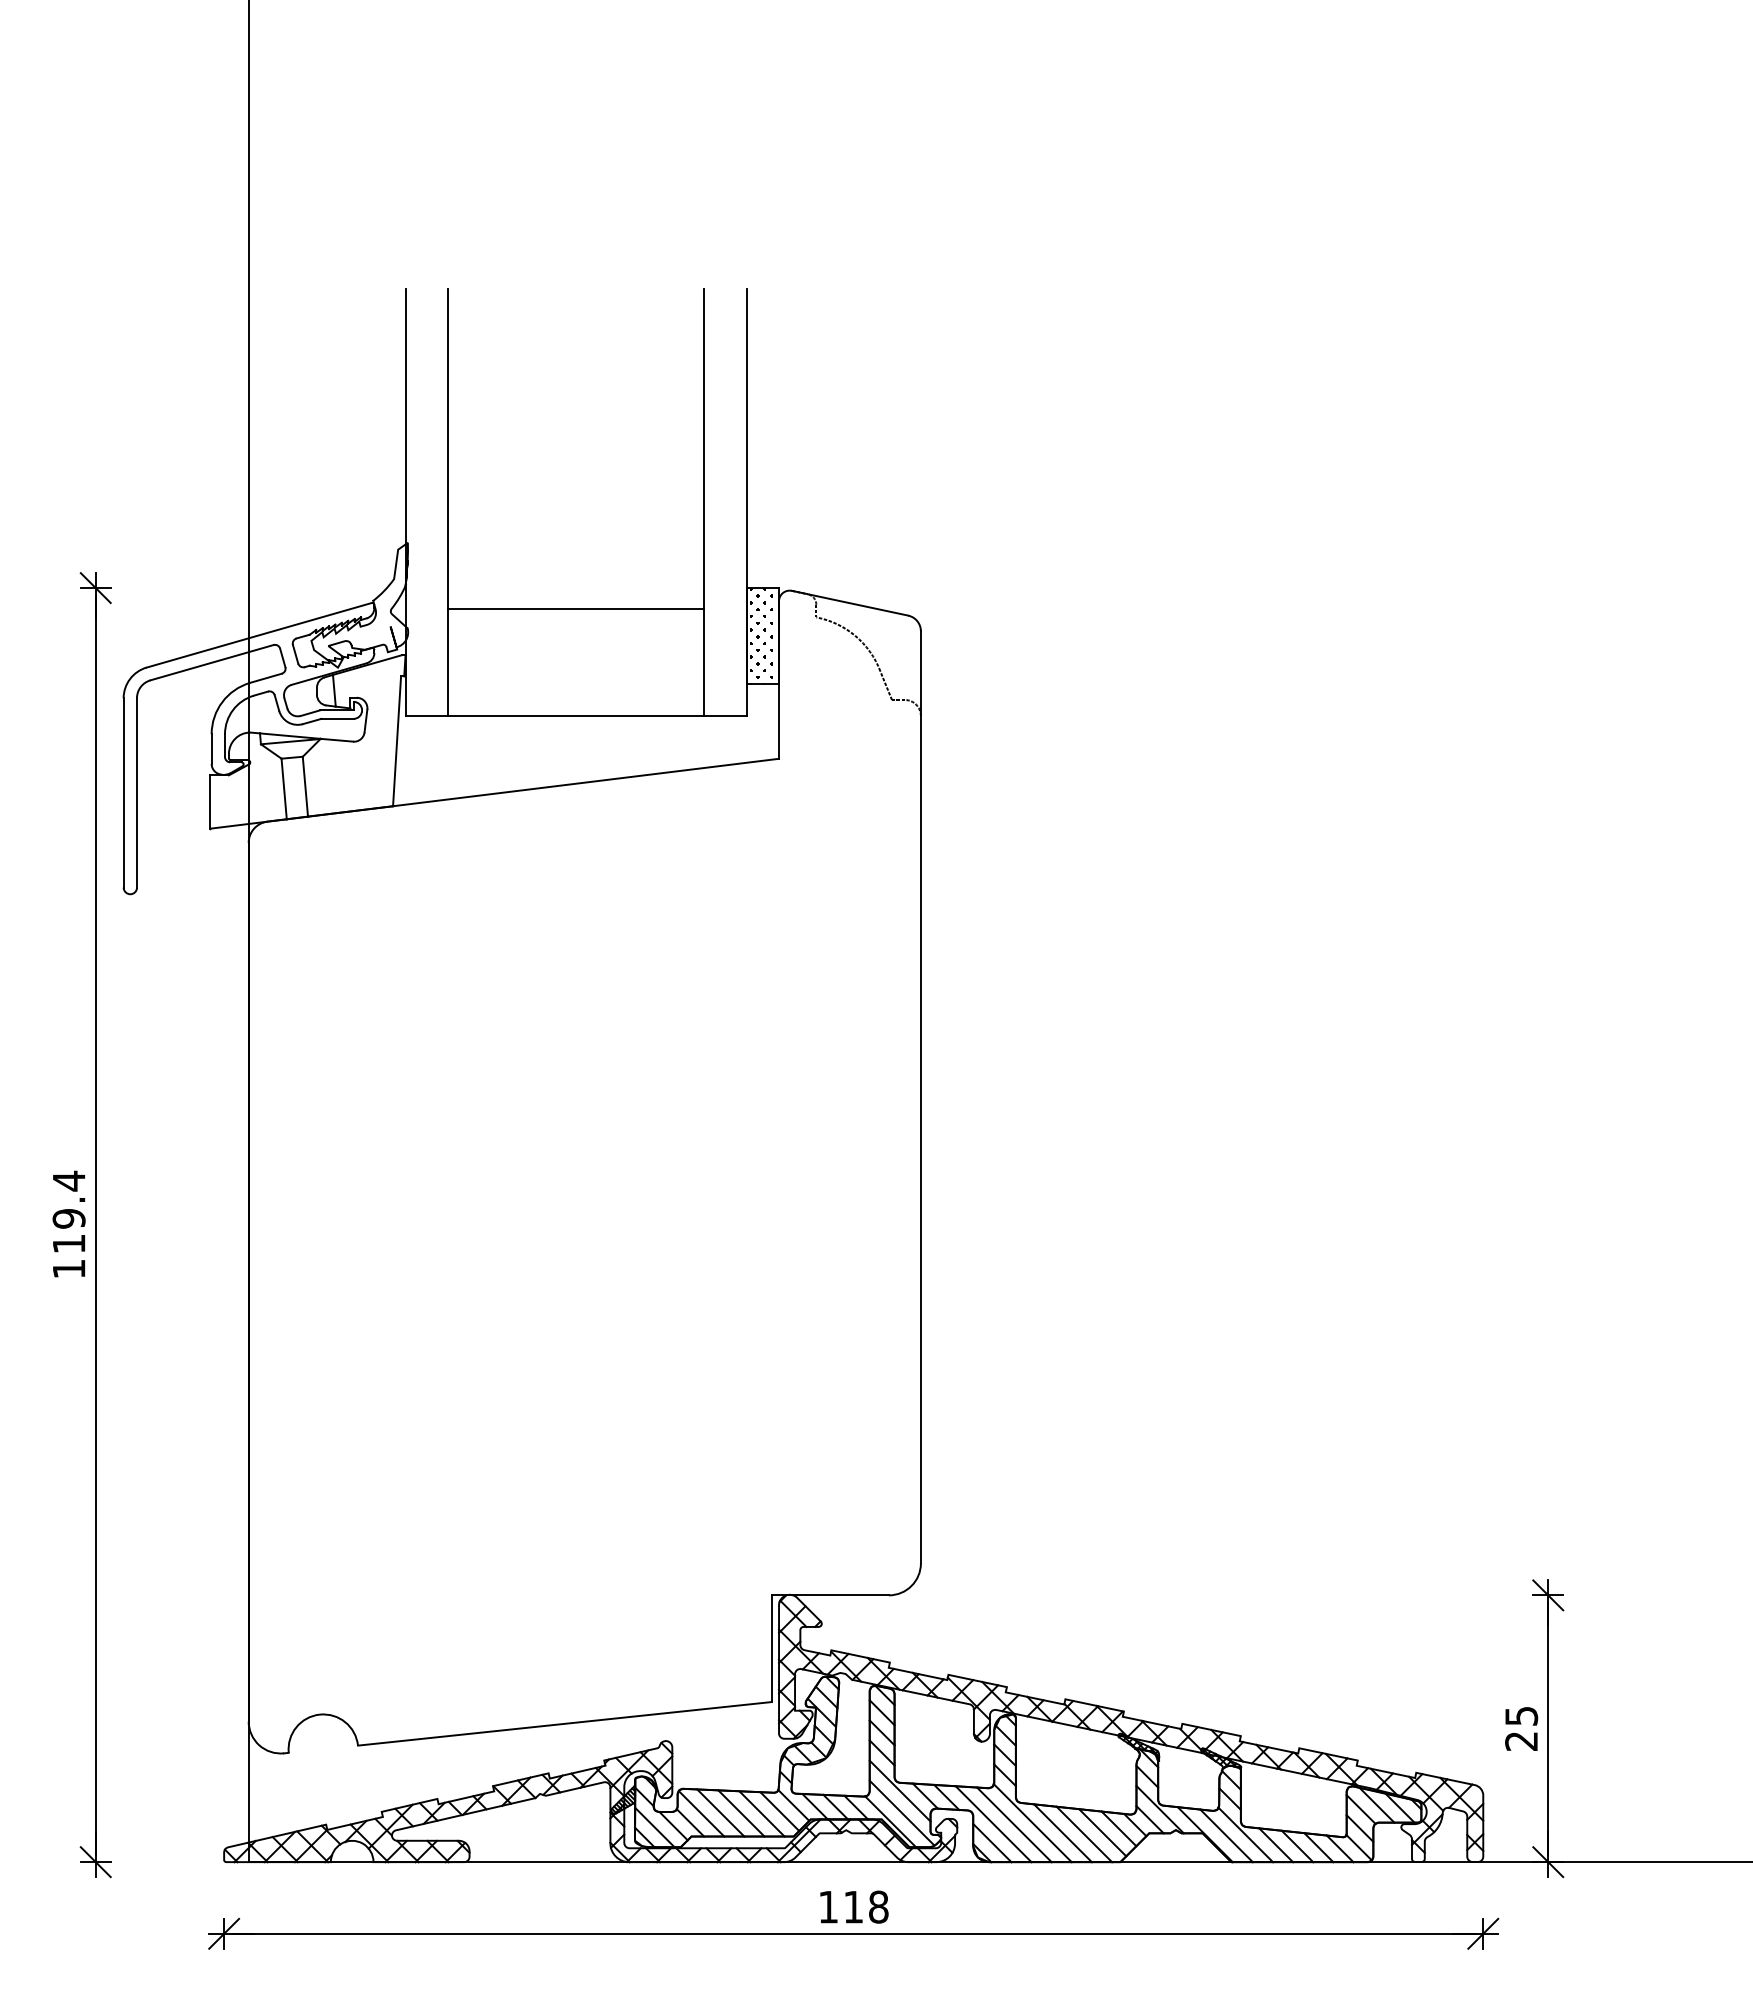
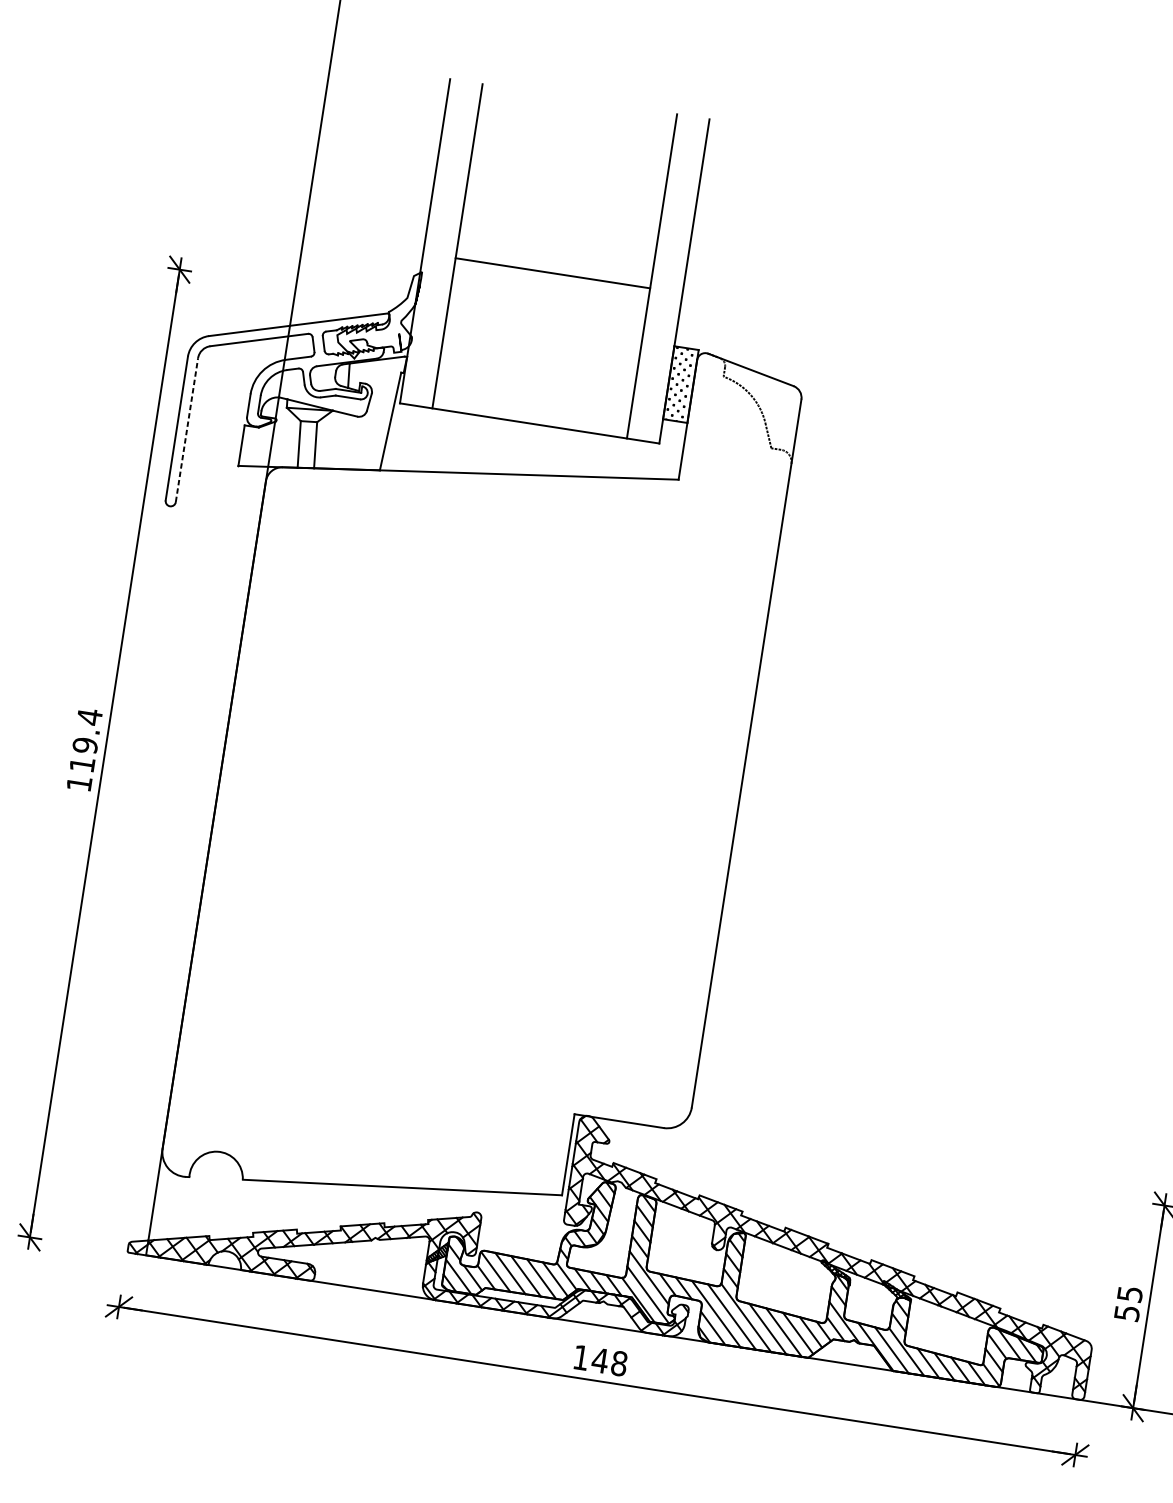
line: (576, 609) -> (553, 273), moved
line: (136, 792) -> (186, 429), solid -> dashed
text: (1521, 1741) -> (1127, 1313), 25 -> 55
text: (853, 1907) -> (600, 1360), 118 -> 148

